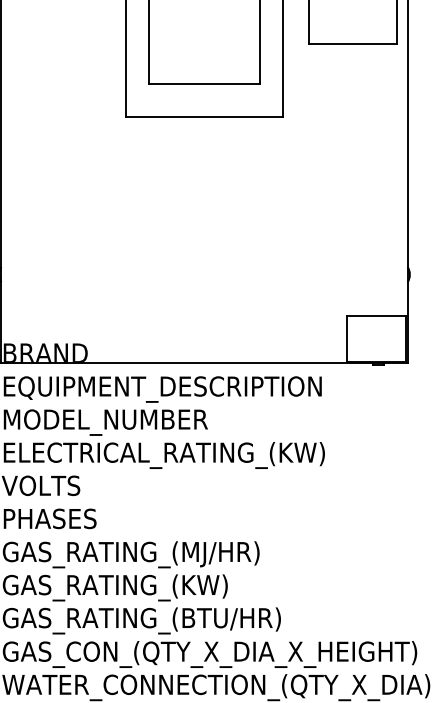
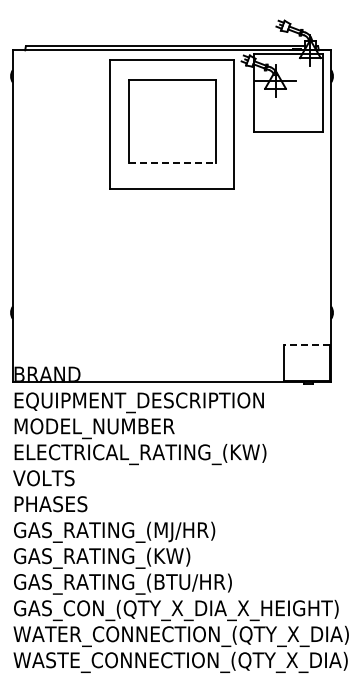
line: (205, 84) -> (172, 163), solid -> dashed
line: (376, 316) -> (306, 345), solid -> dashed

